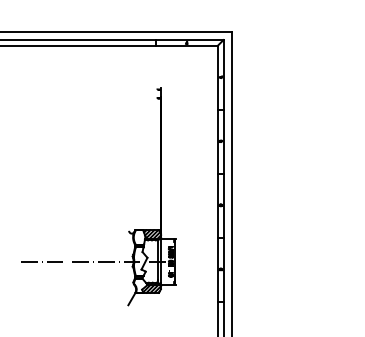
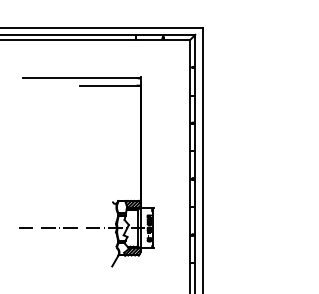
line: (91, 89) -> (80, 78), added
line: (123, 98) -> (107, 85), added

